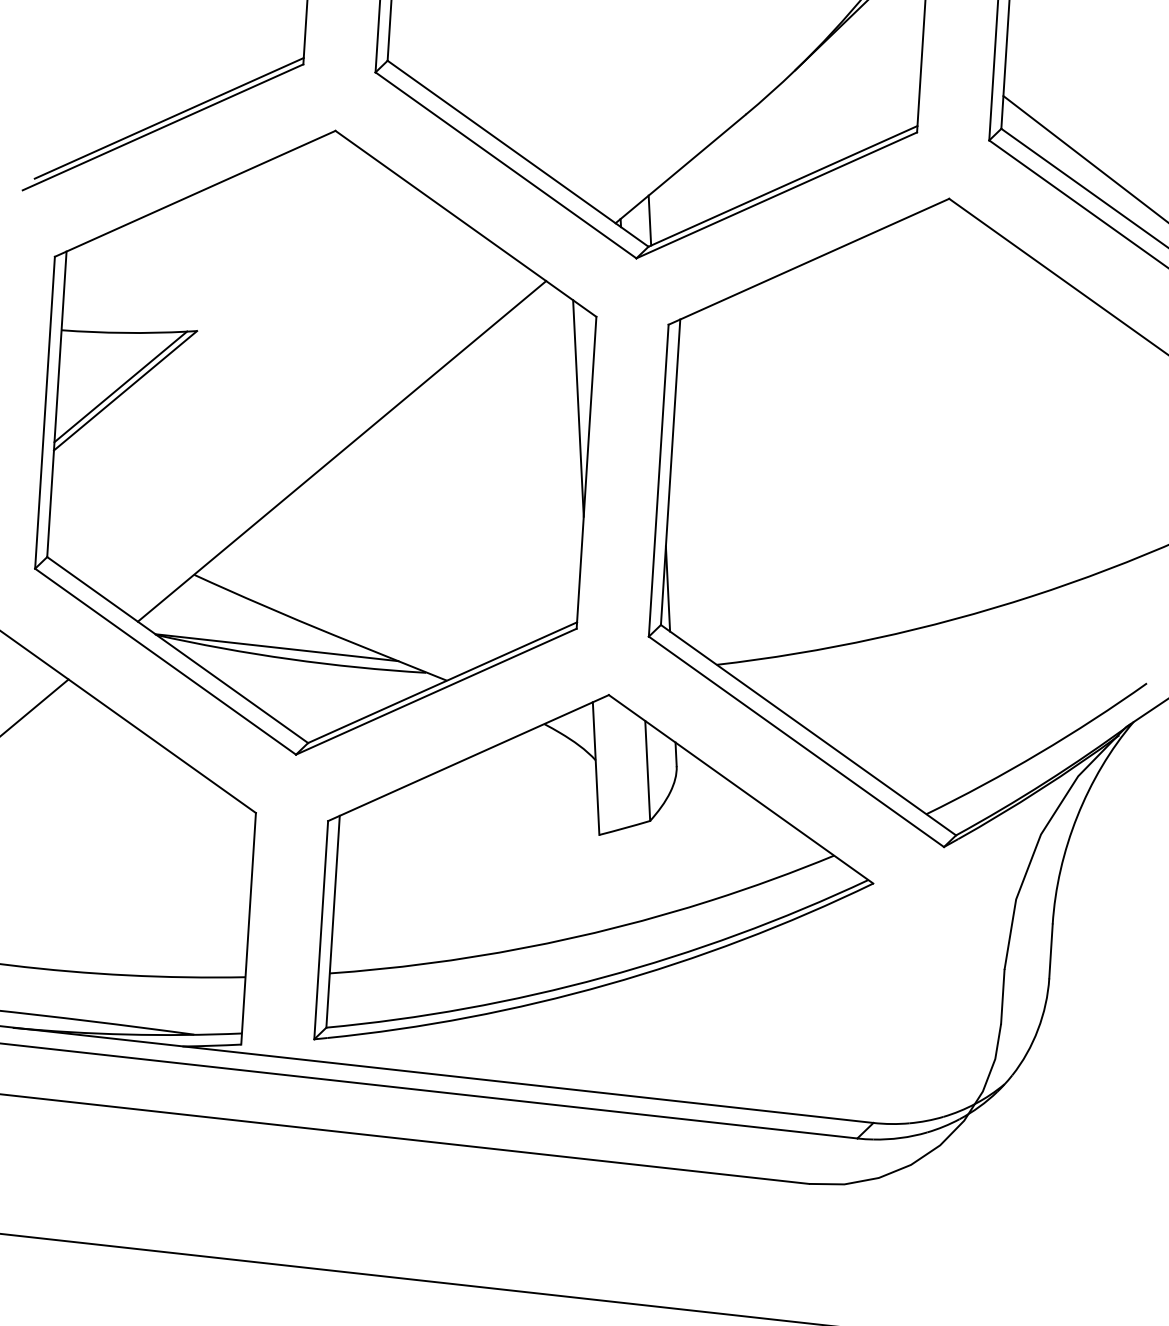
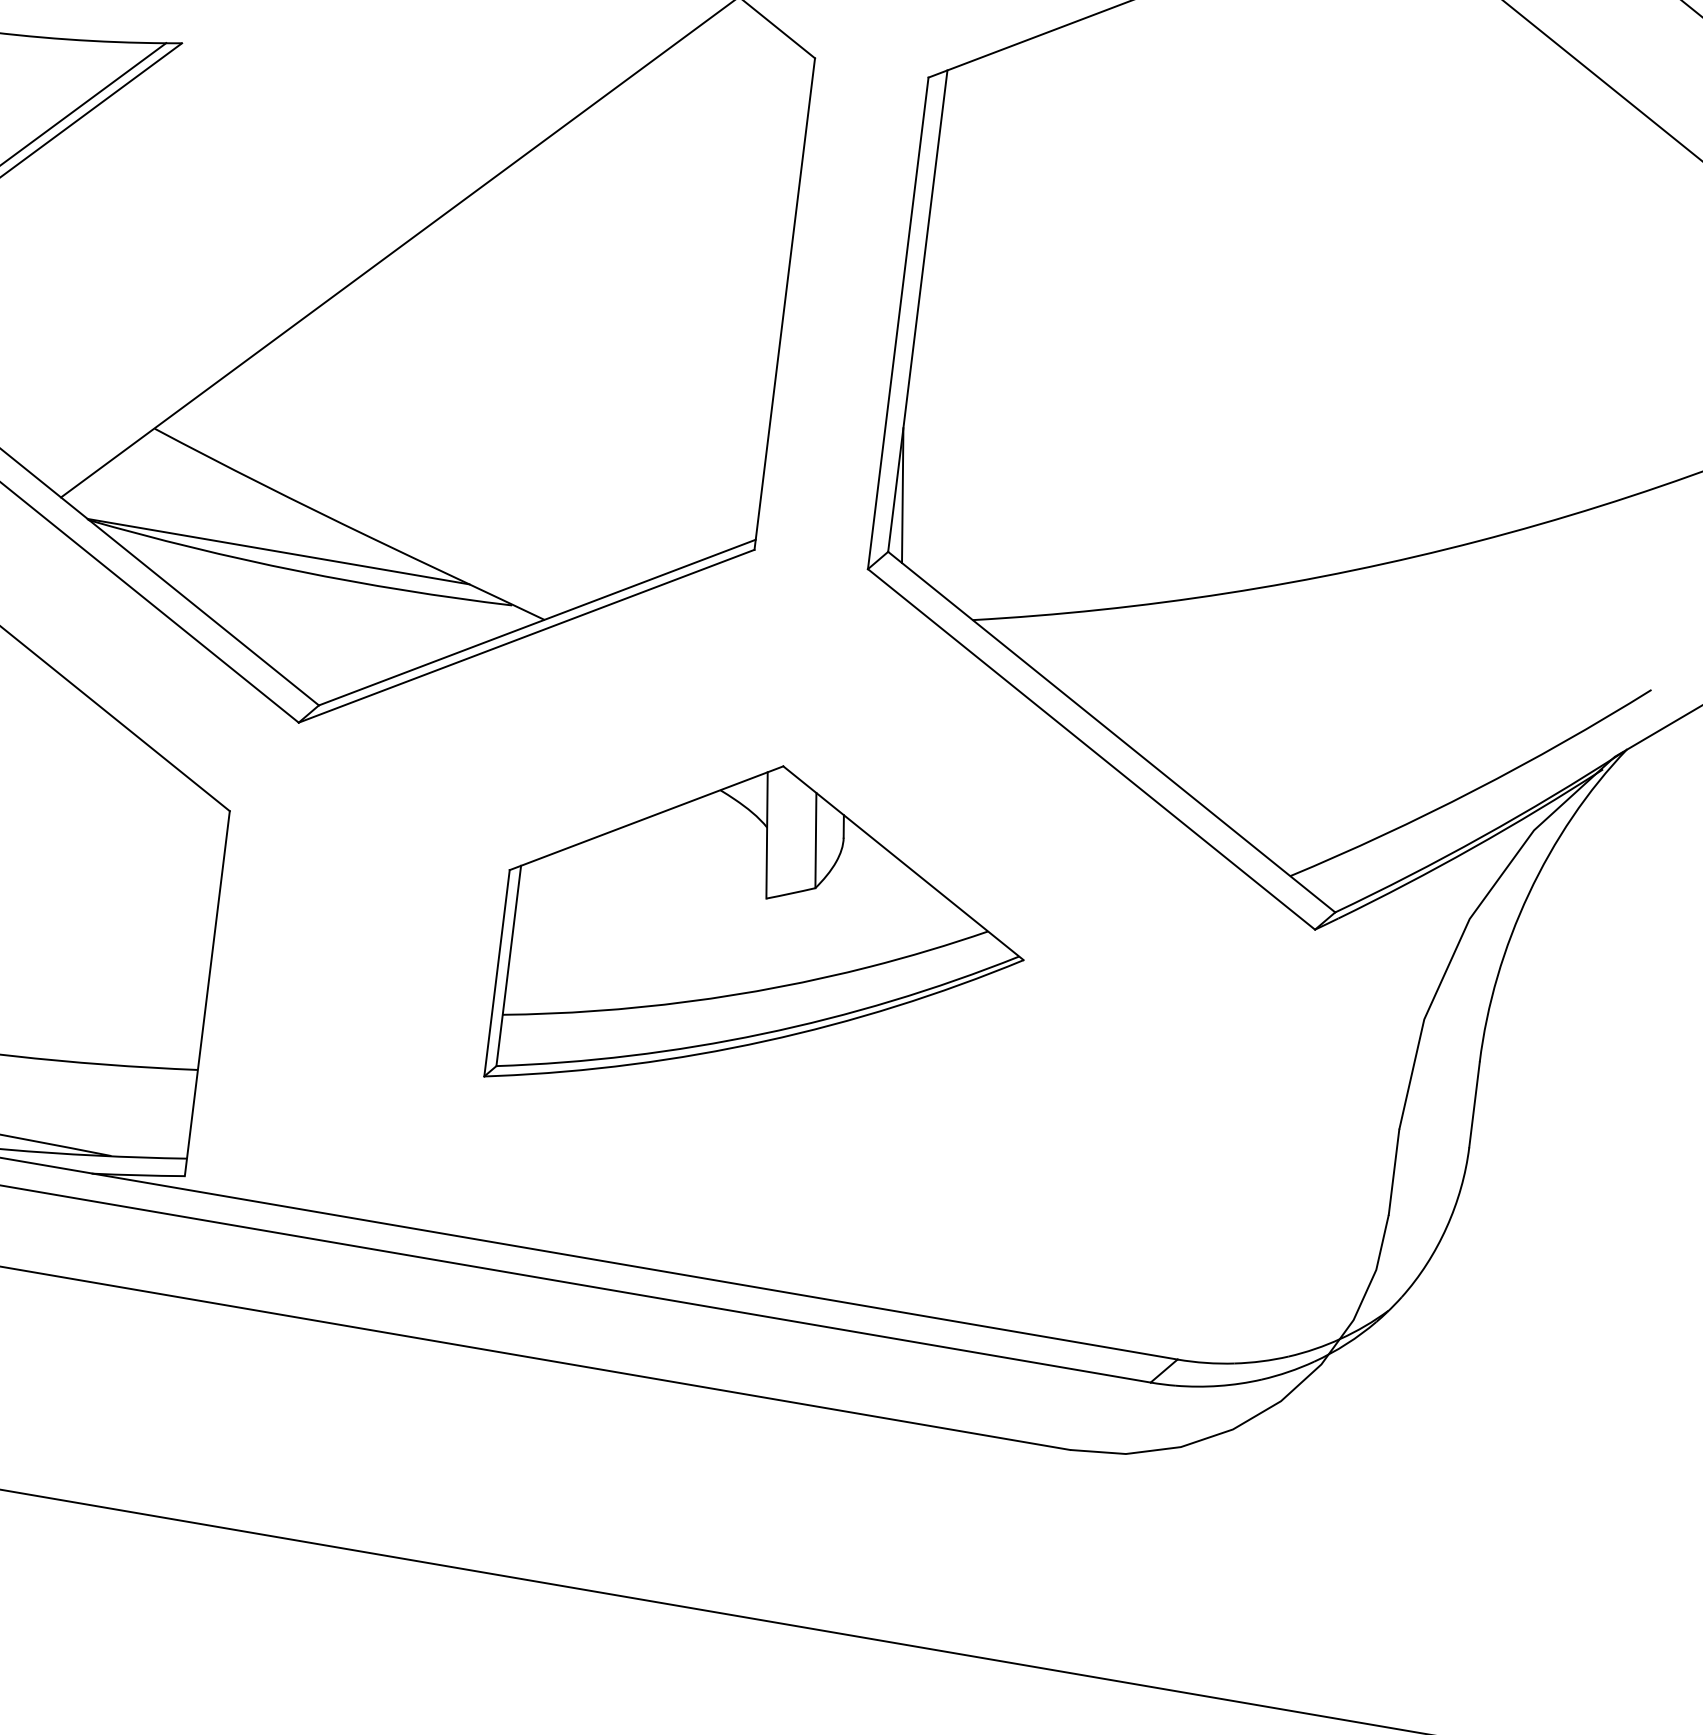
line: (578, 408) -> (778, 201), removed
part: (593, 867) -> (758, 929), size x0.6

